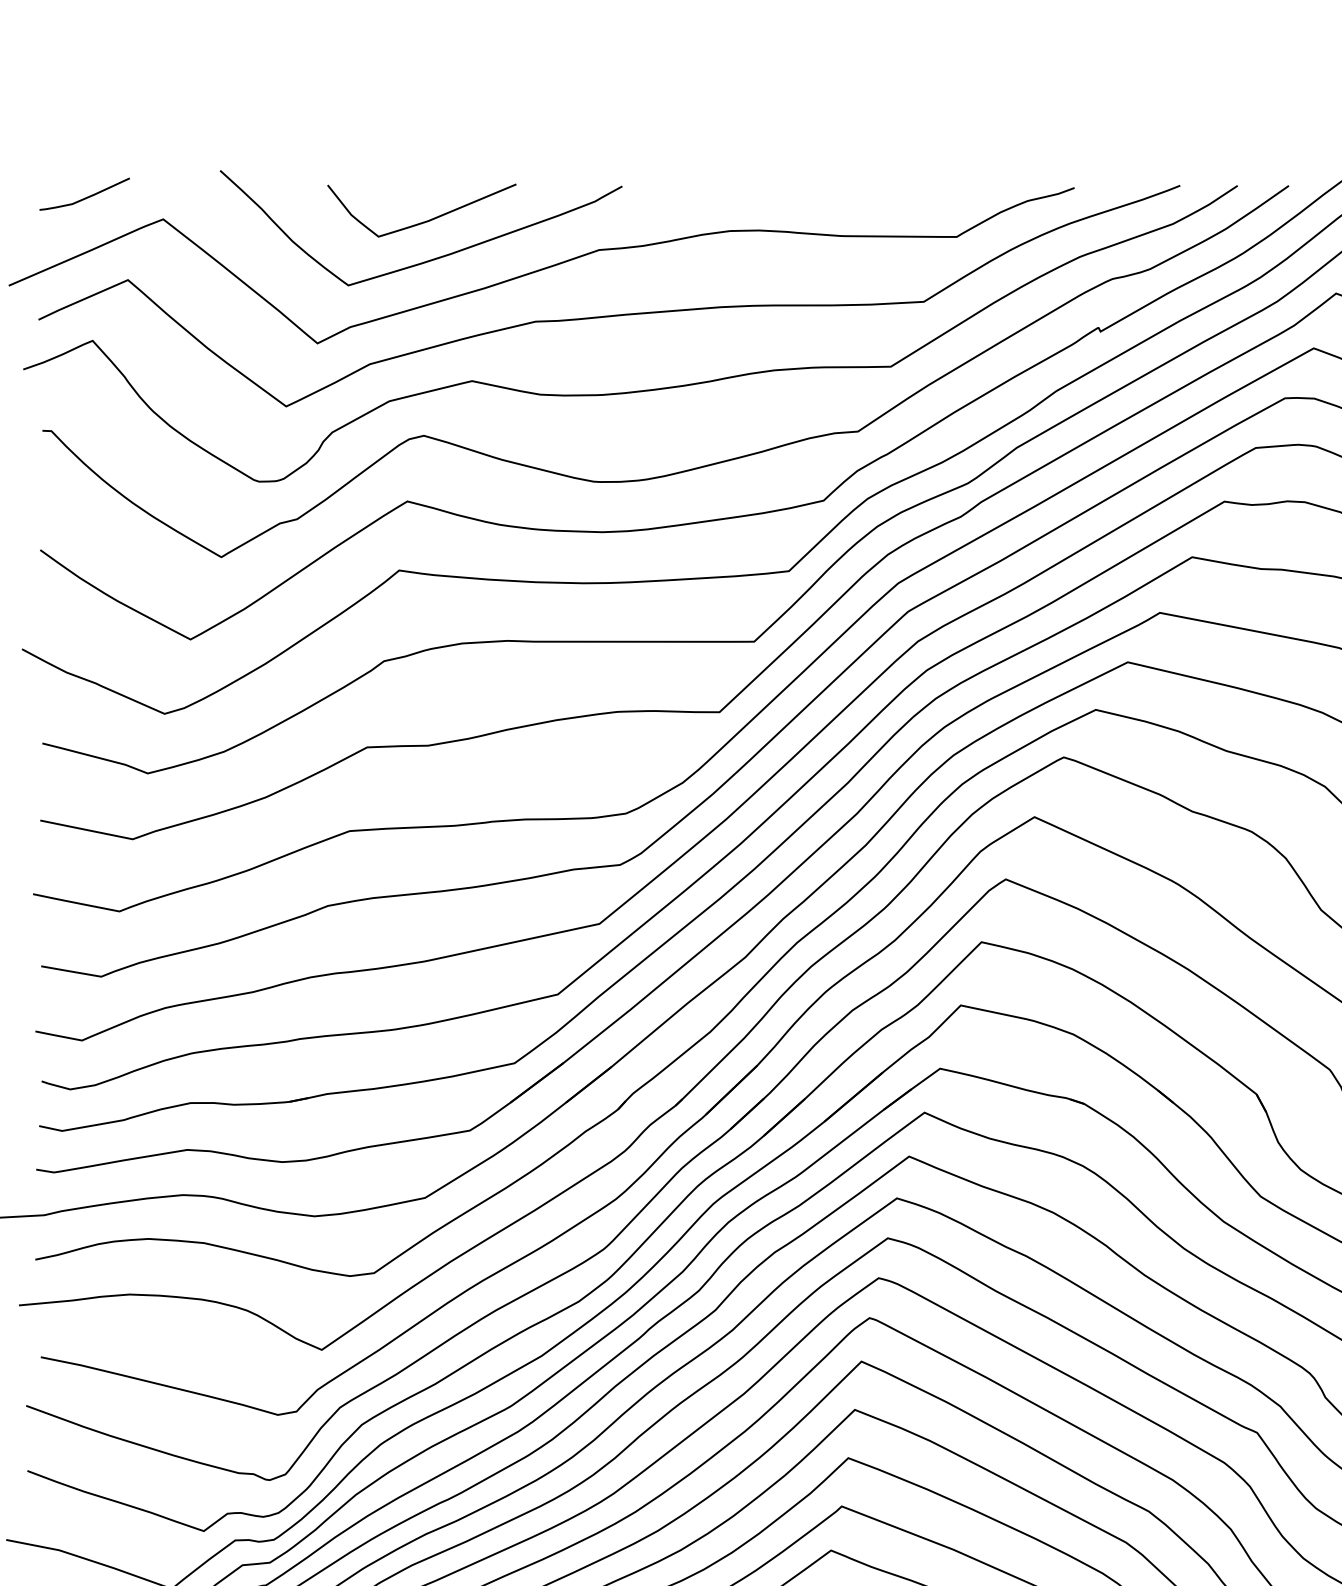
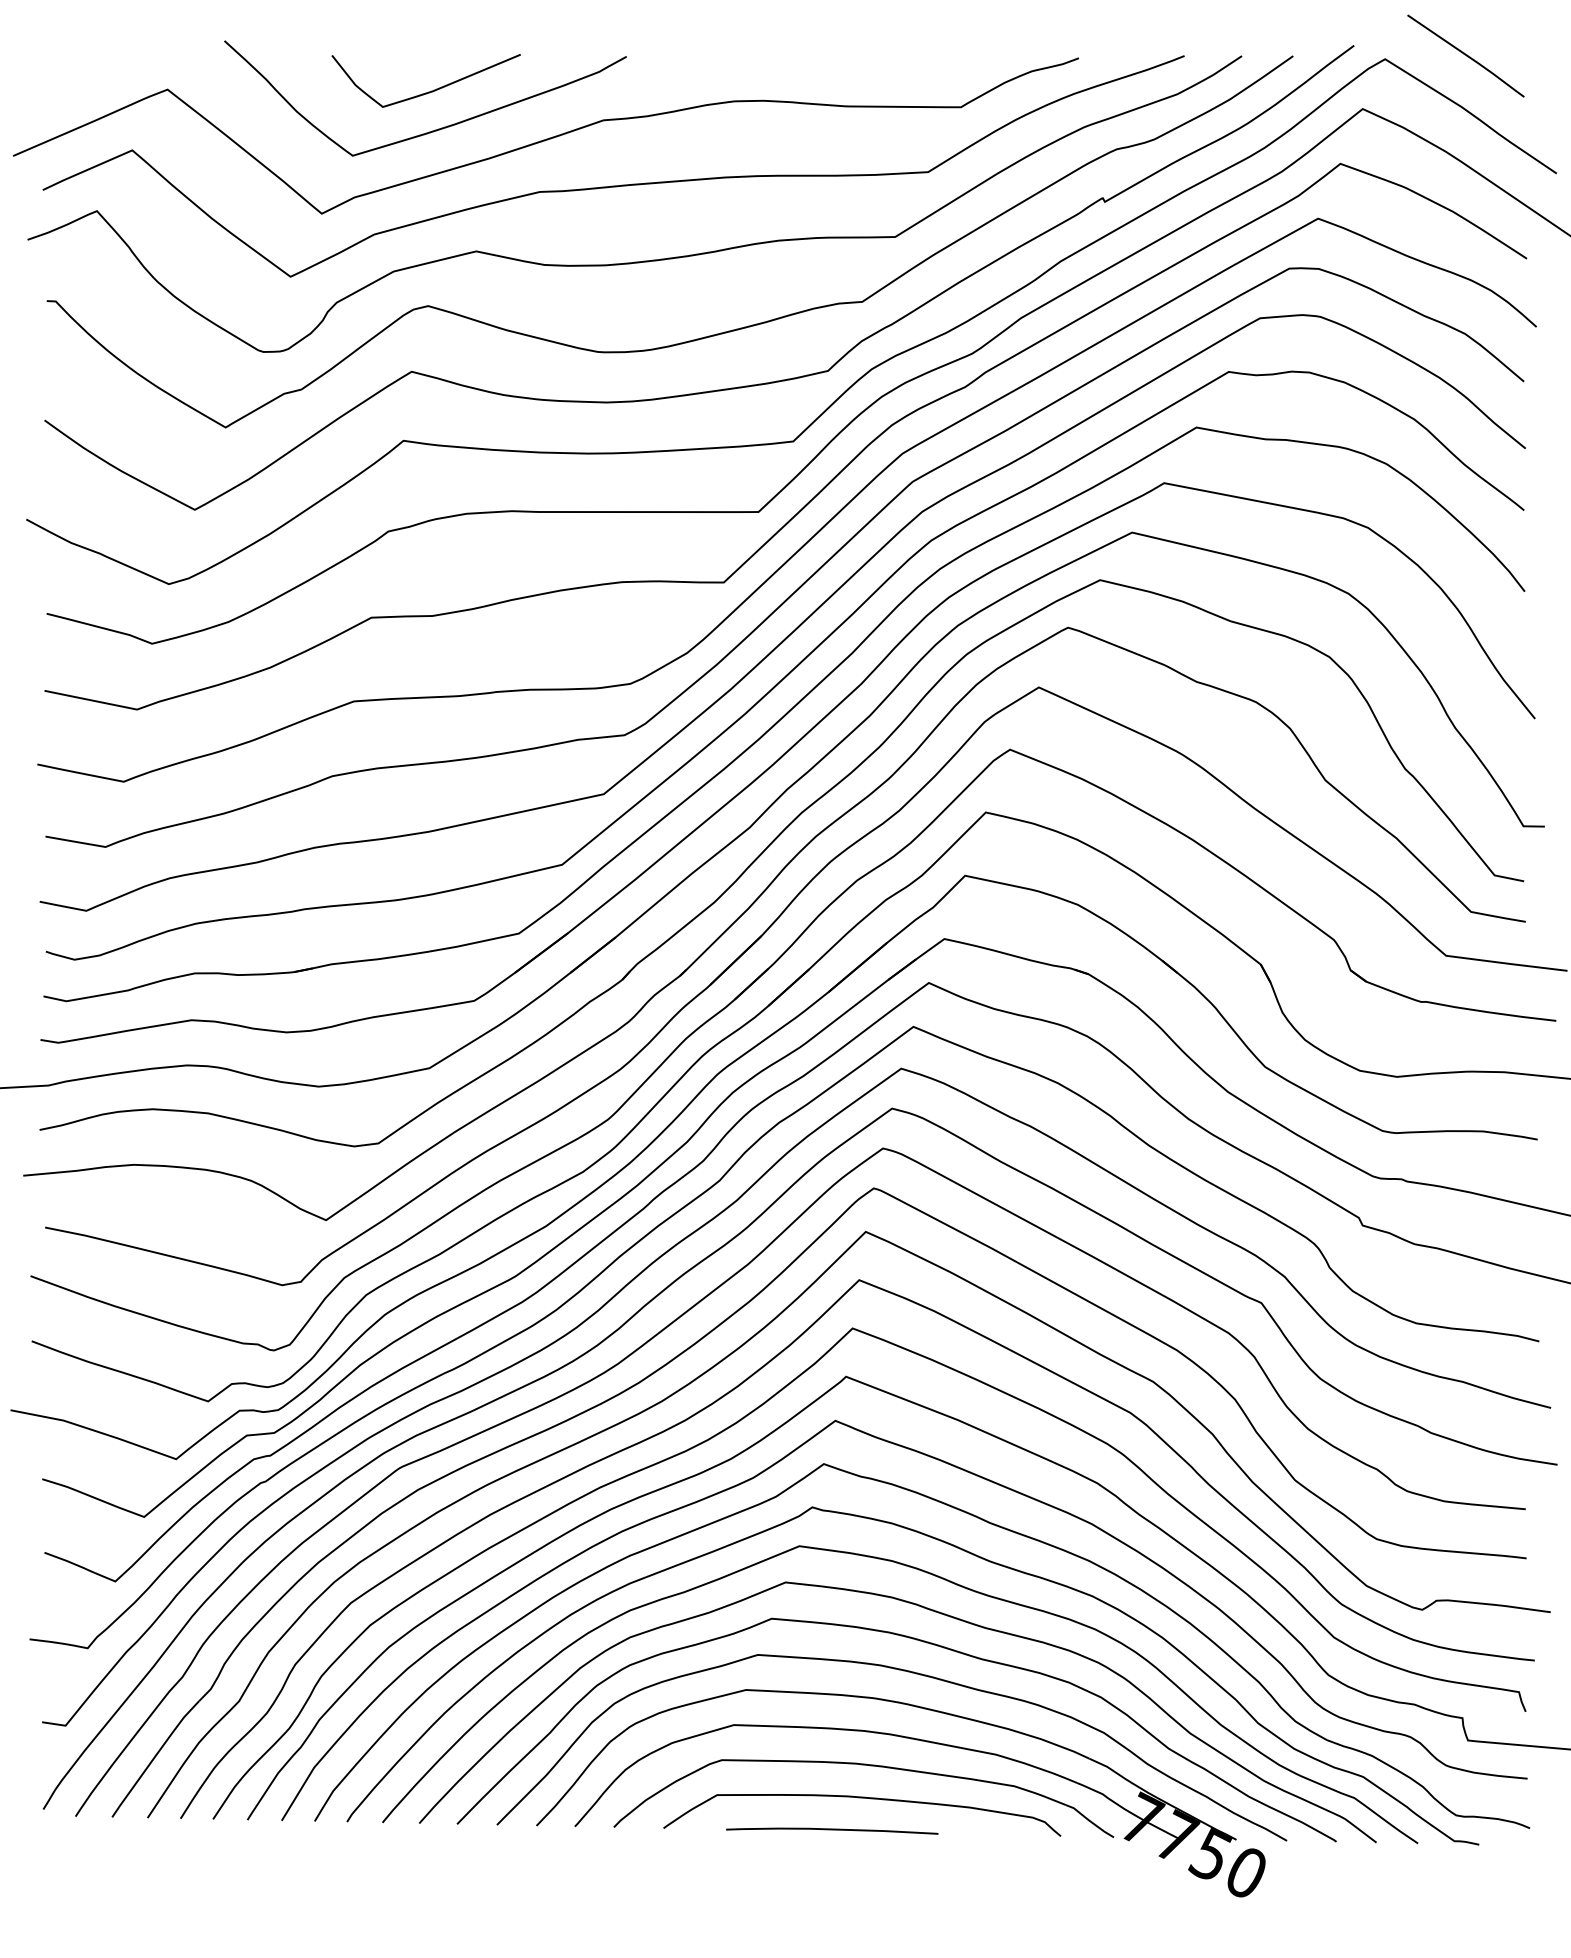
curve: (85, 197) -> (89, 67), removed

